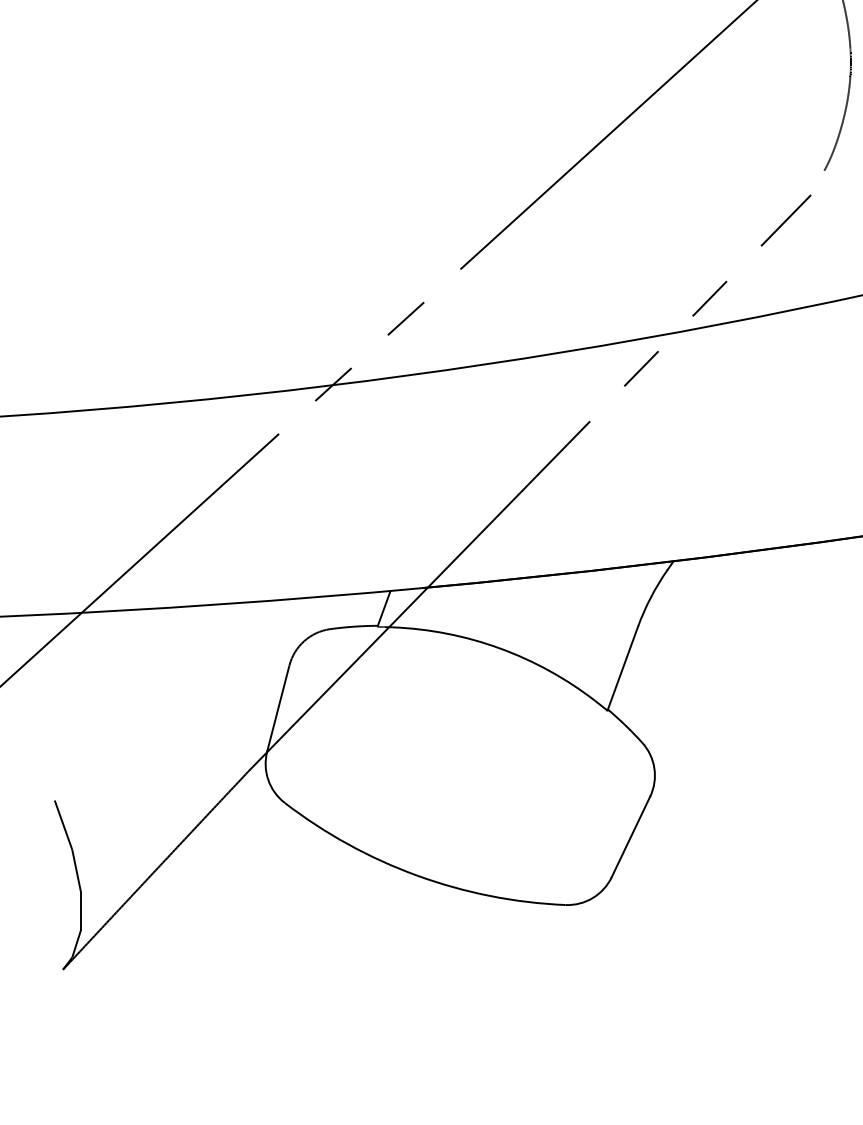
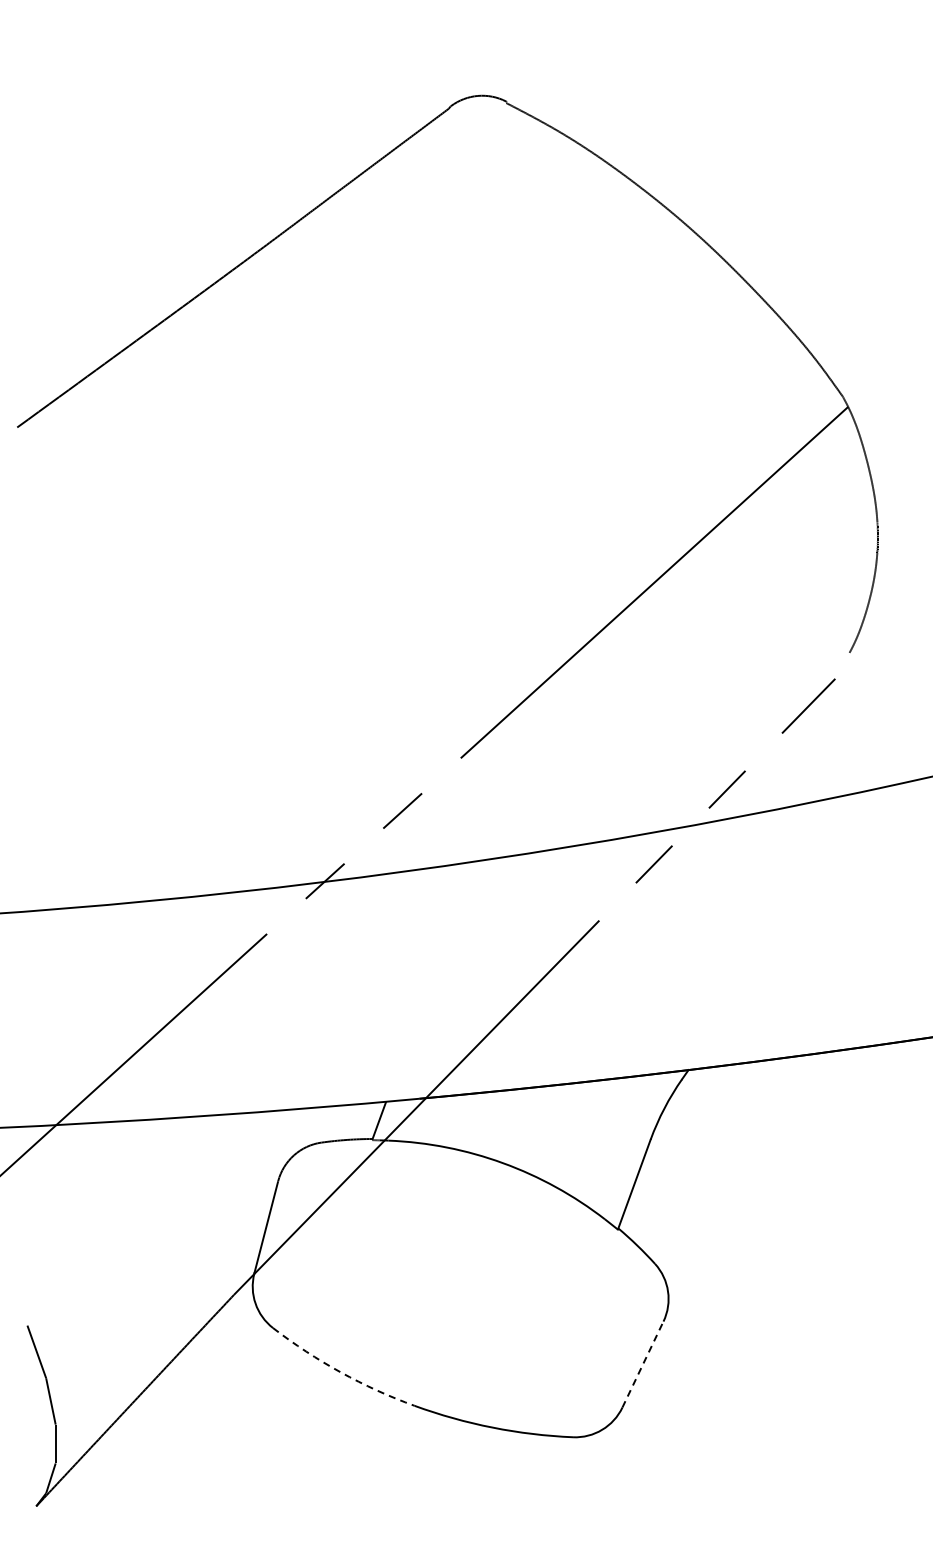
line: (630, 836) -> (642, 1364), solid -> dashed
arc: (347, 844) -> (340, 1372), solid -> dashed

